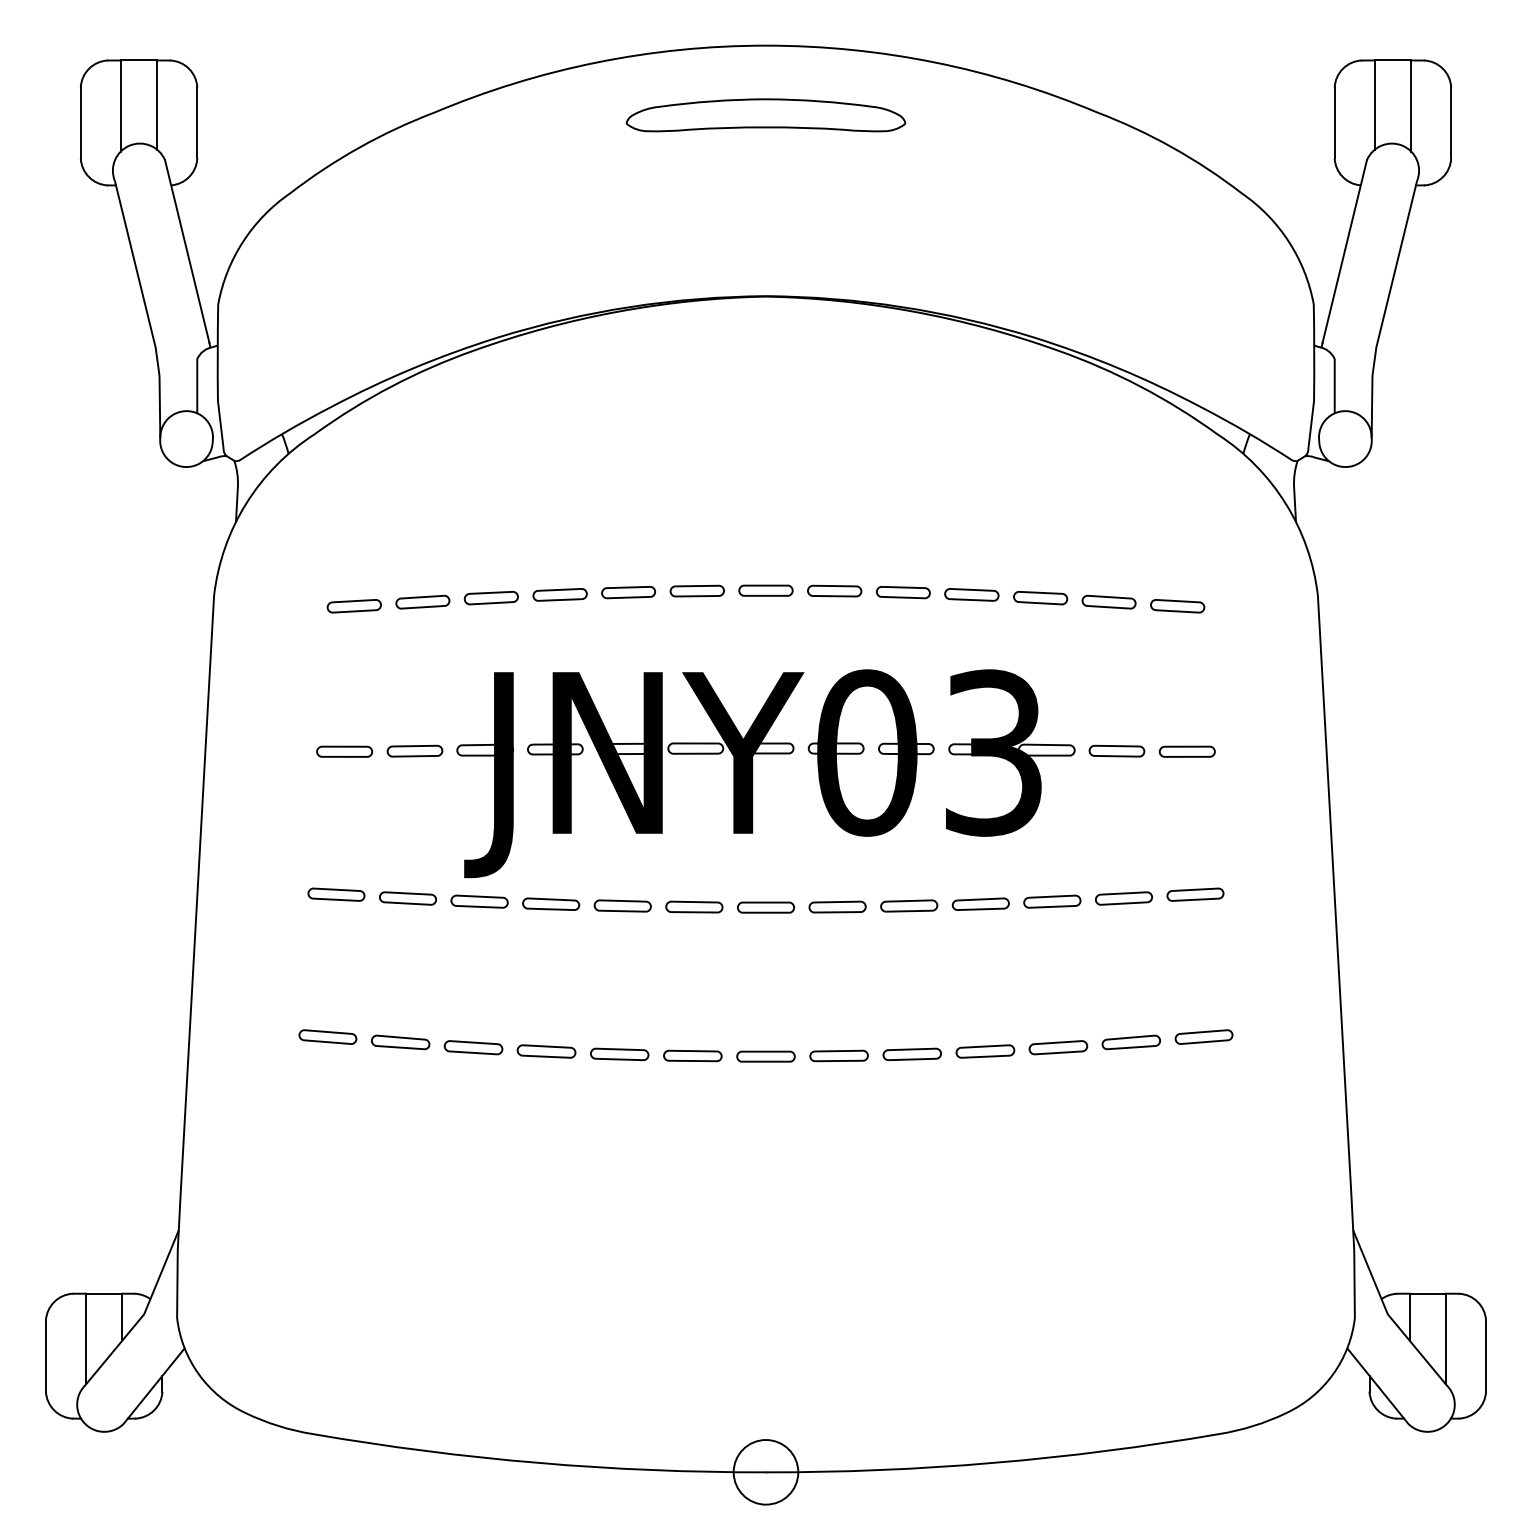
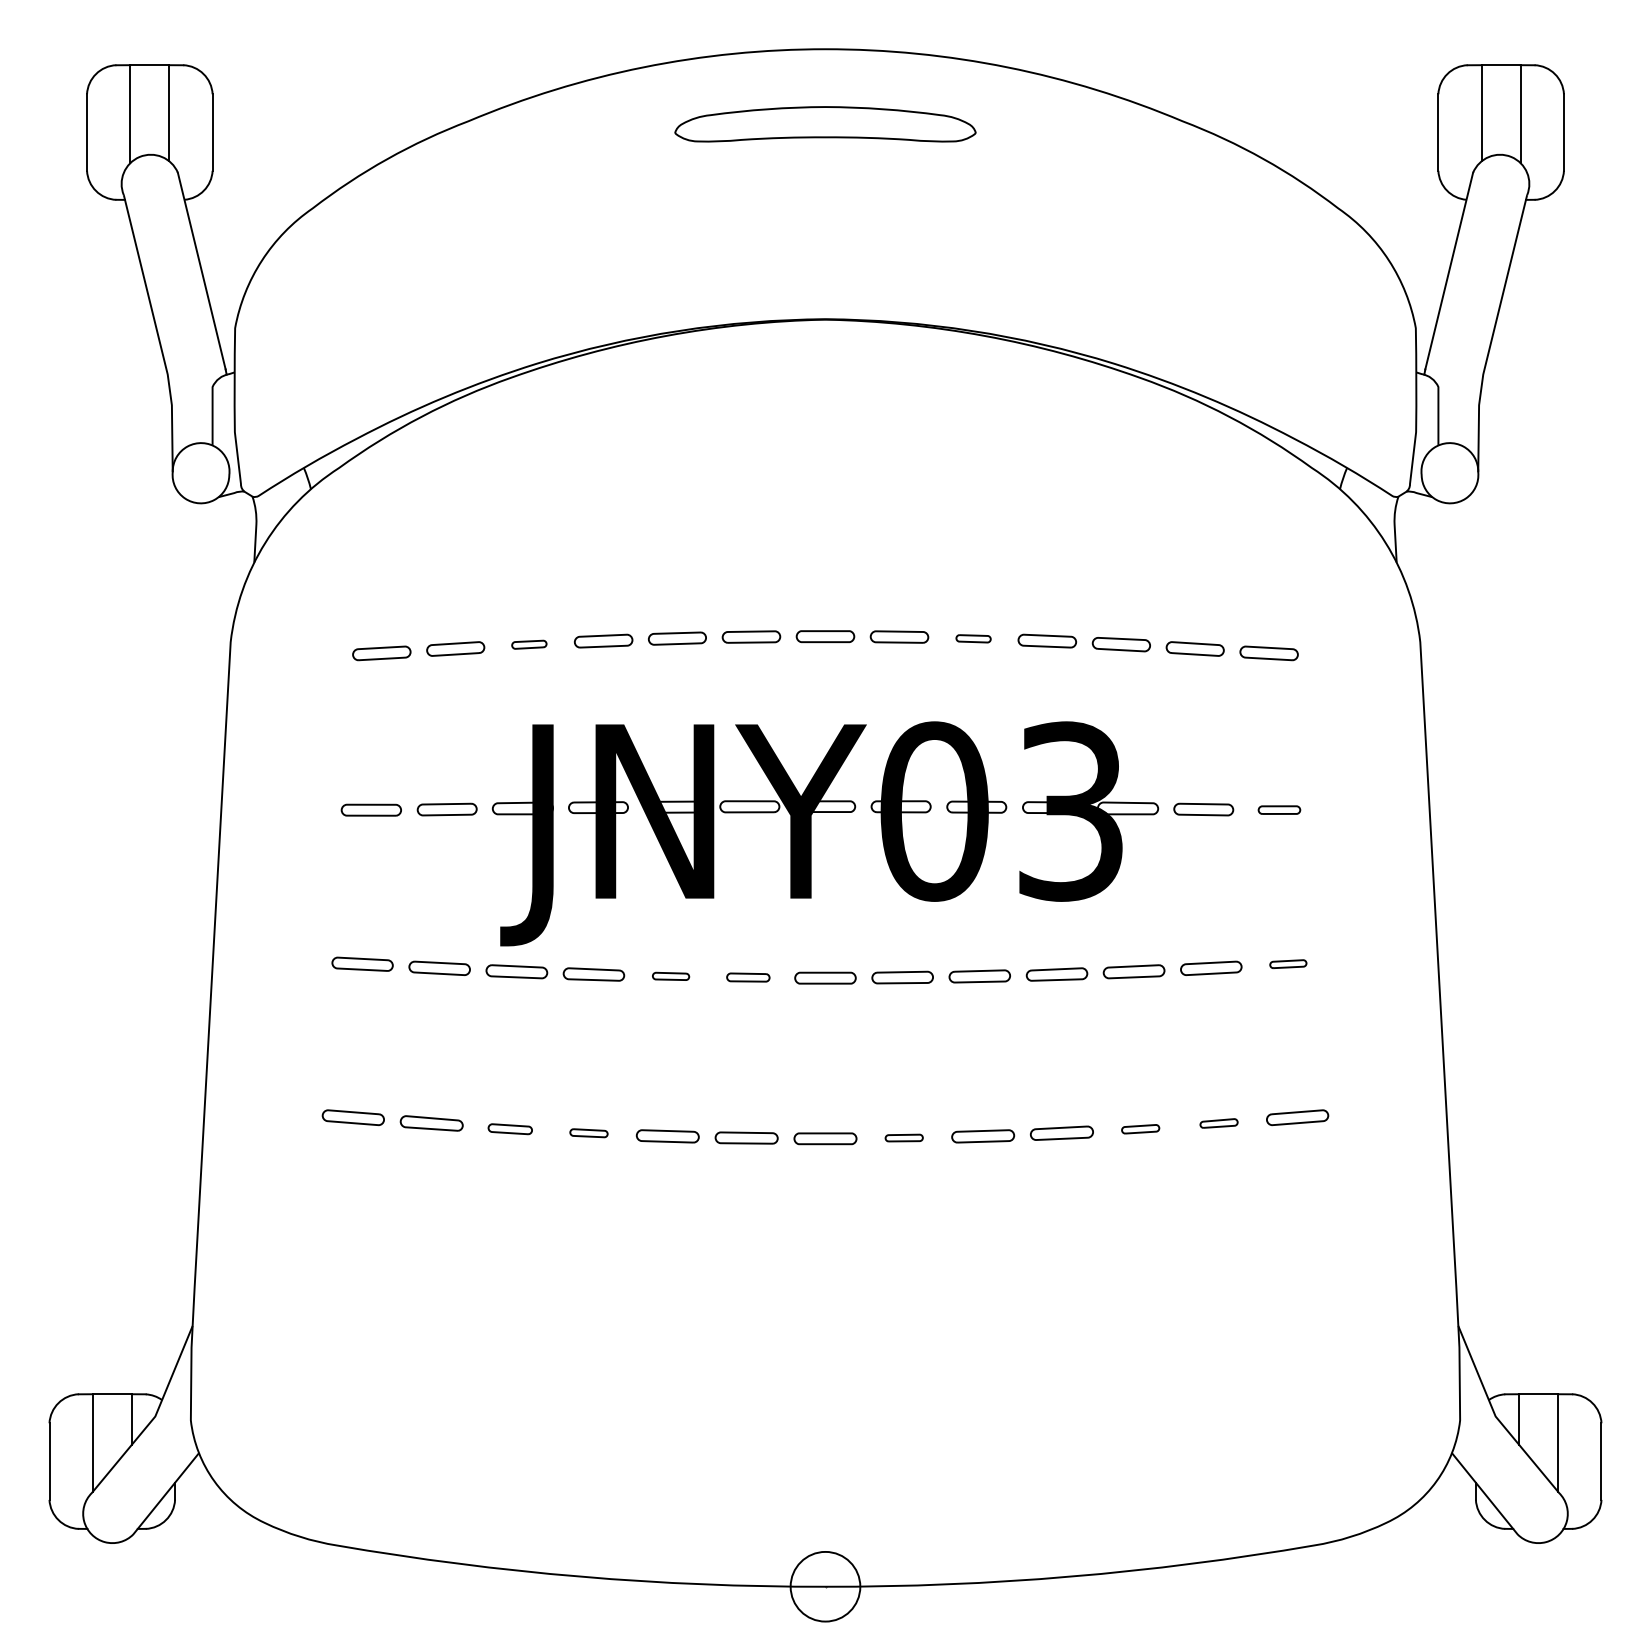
part: (903, 592) -> (973, 638), size x0.6
part: (490, 598) -> (528, 645), size x0.6
part: (1186, 751) -> (1278, 809), size x0.7
part: (1195, 894) -> (1288, 964), size x0.6
part: (622, 905) -> (670, 975), size x0.6
part: (694, 906) -> (748, 976), size x0.7
part: (1130, 1042) -> (1218, 1123), size x0.6
part: (473, 1047) -> (510, 1128), size x0.7
part: (1058, 1047) -> (1140, 1128), size x0.6
part: (546, 1051) -> (588, 1133), size x0.6
part: (838, 1055) -> (903, 1137), size x0.6

